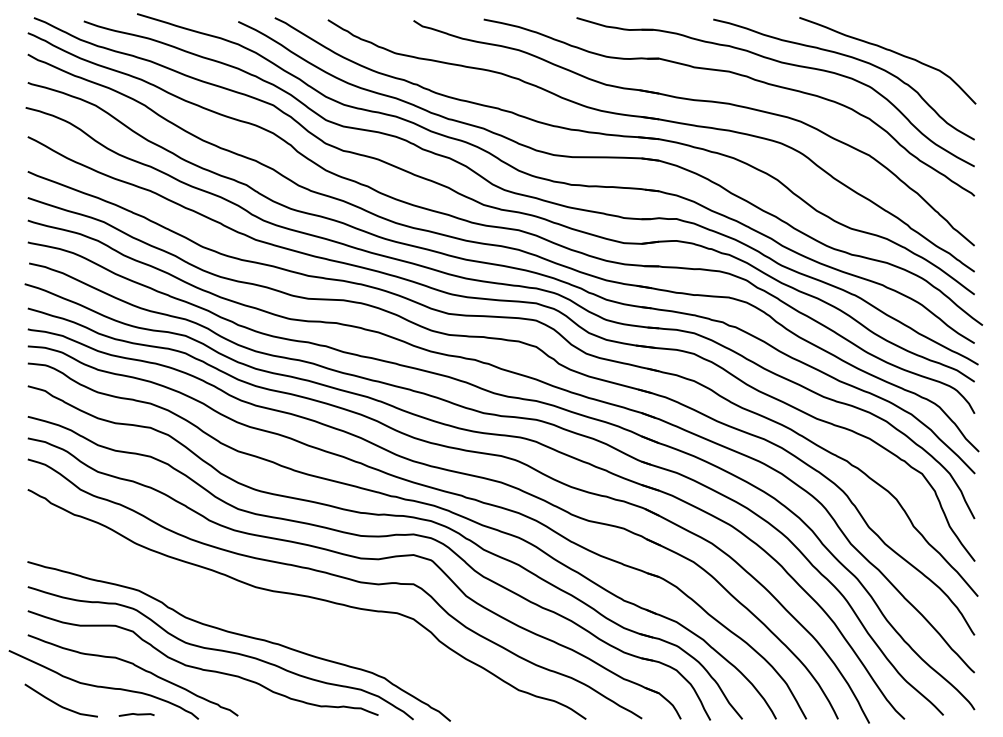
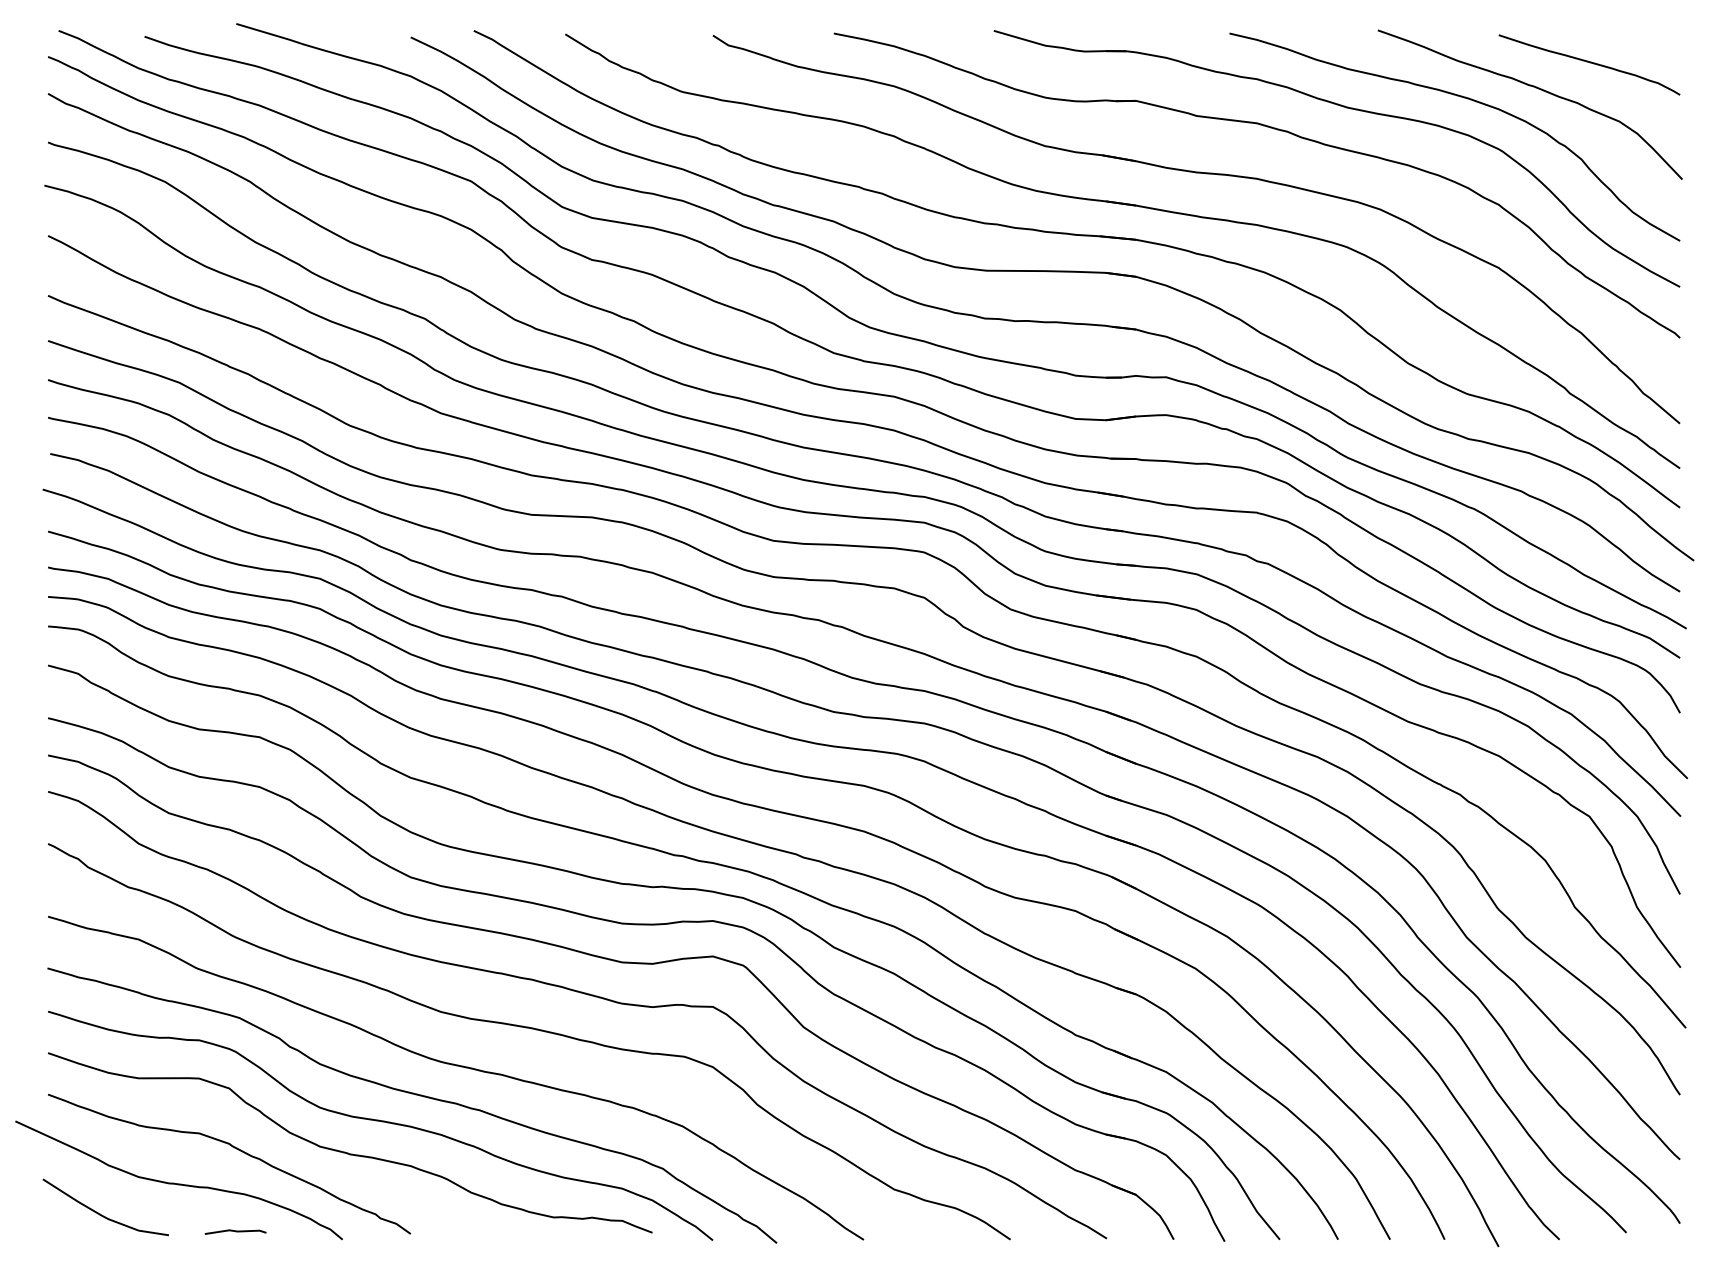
curve: (921, 36) -> (1588, 62), added
curve: (265, 619) -> (457, 1067), added

